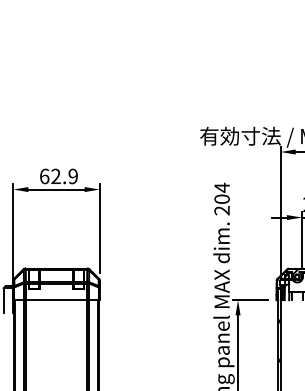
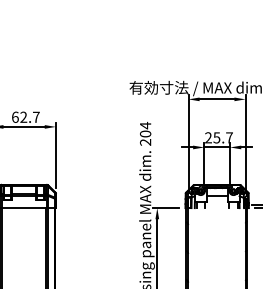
text: (73, 175) -> (36, 116), 62.9 -> 62.7

